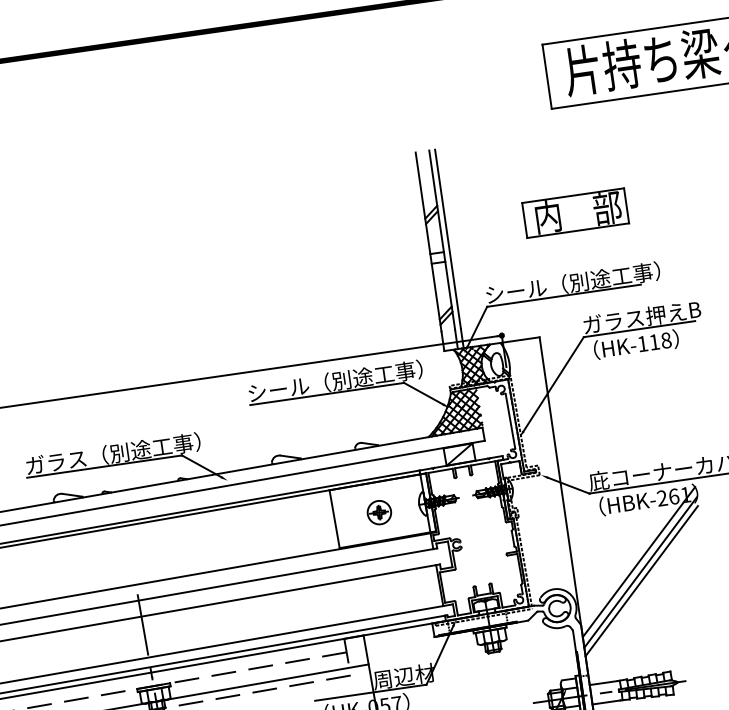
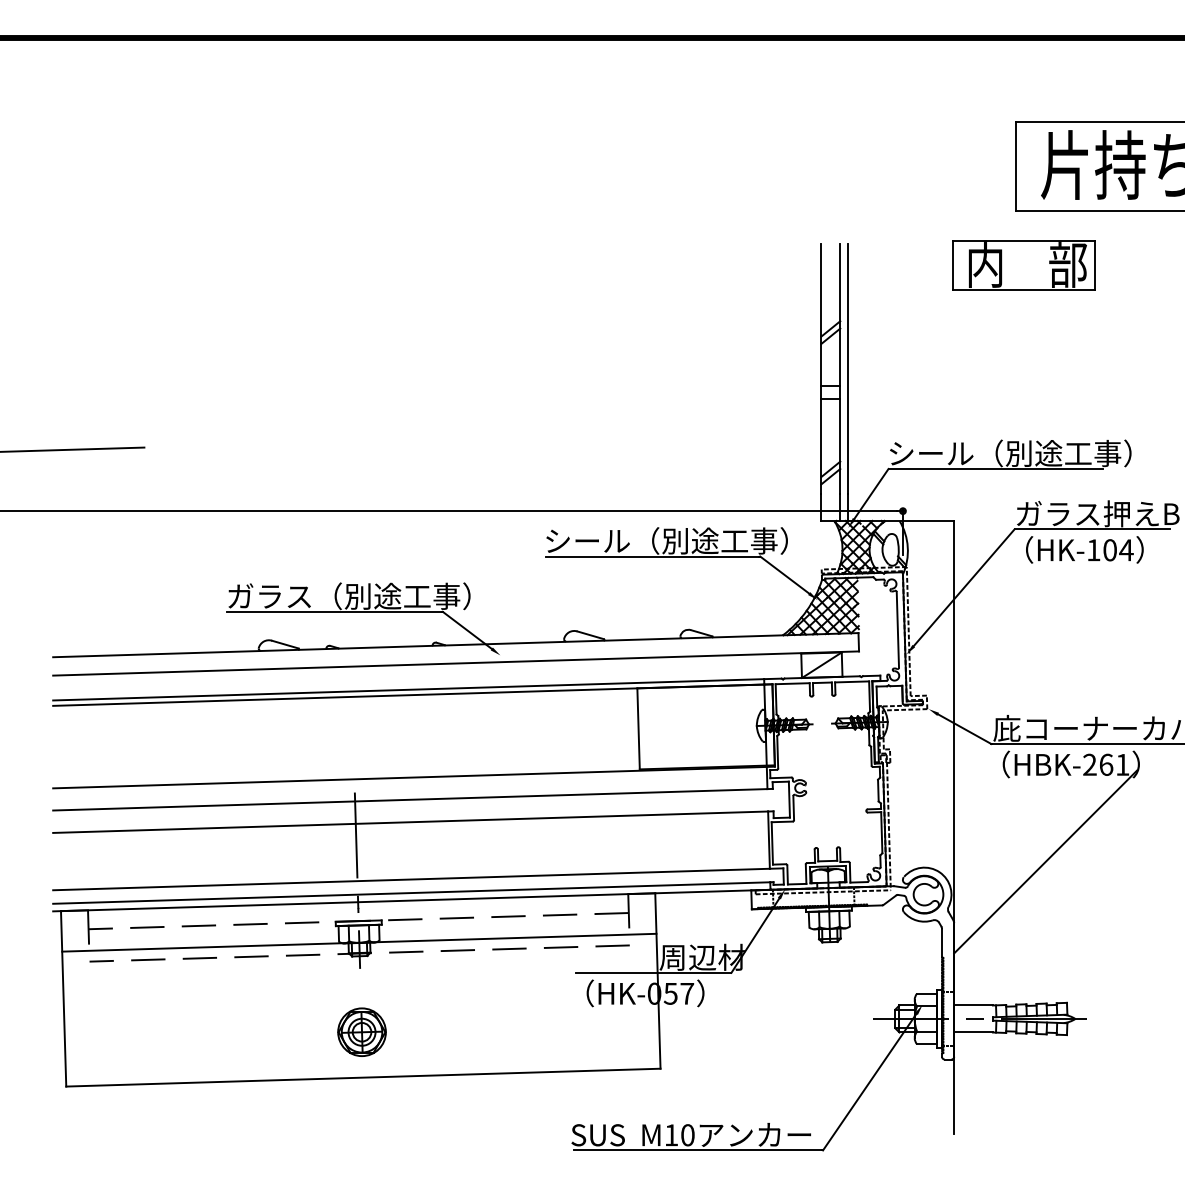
part: (575, 213) -> (1023, 265), moved
text: (660, 341) -> (1118, 550), HK-118 -> HK-104
part: (379, 512) -> (700, 728), removed
line: (638, 561) -> (1045, 846), removed
line: (641, 580) -> (1045, 873), removed

